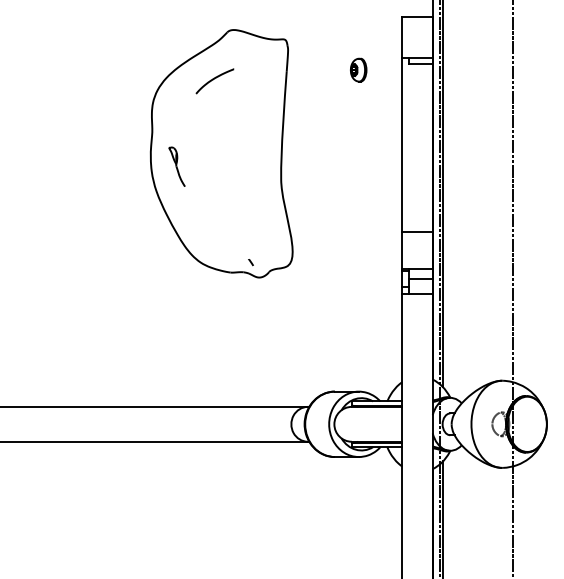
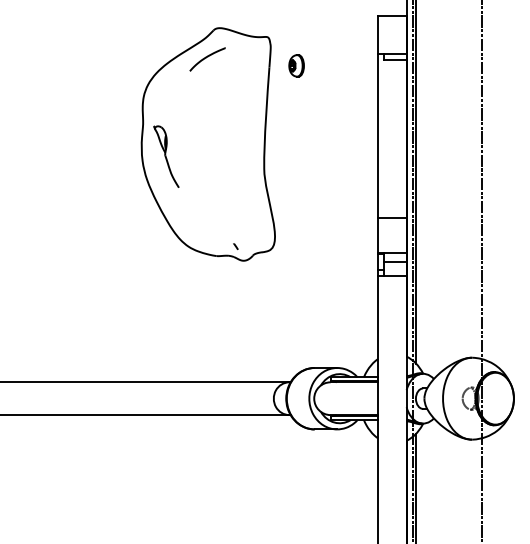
part: (358, 69) -> (296, 65), moved
curve: (213, 80) -> (206, 58), moved
part: (176, 166) -> (165, 156), size x1.67

